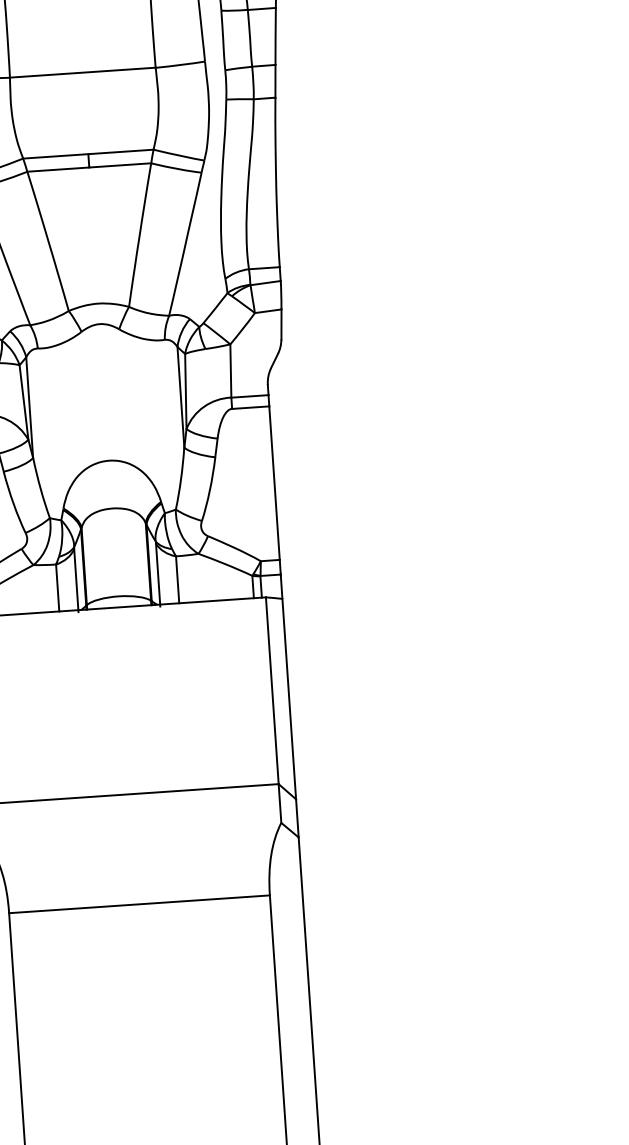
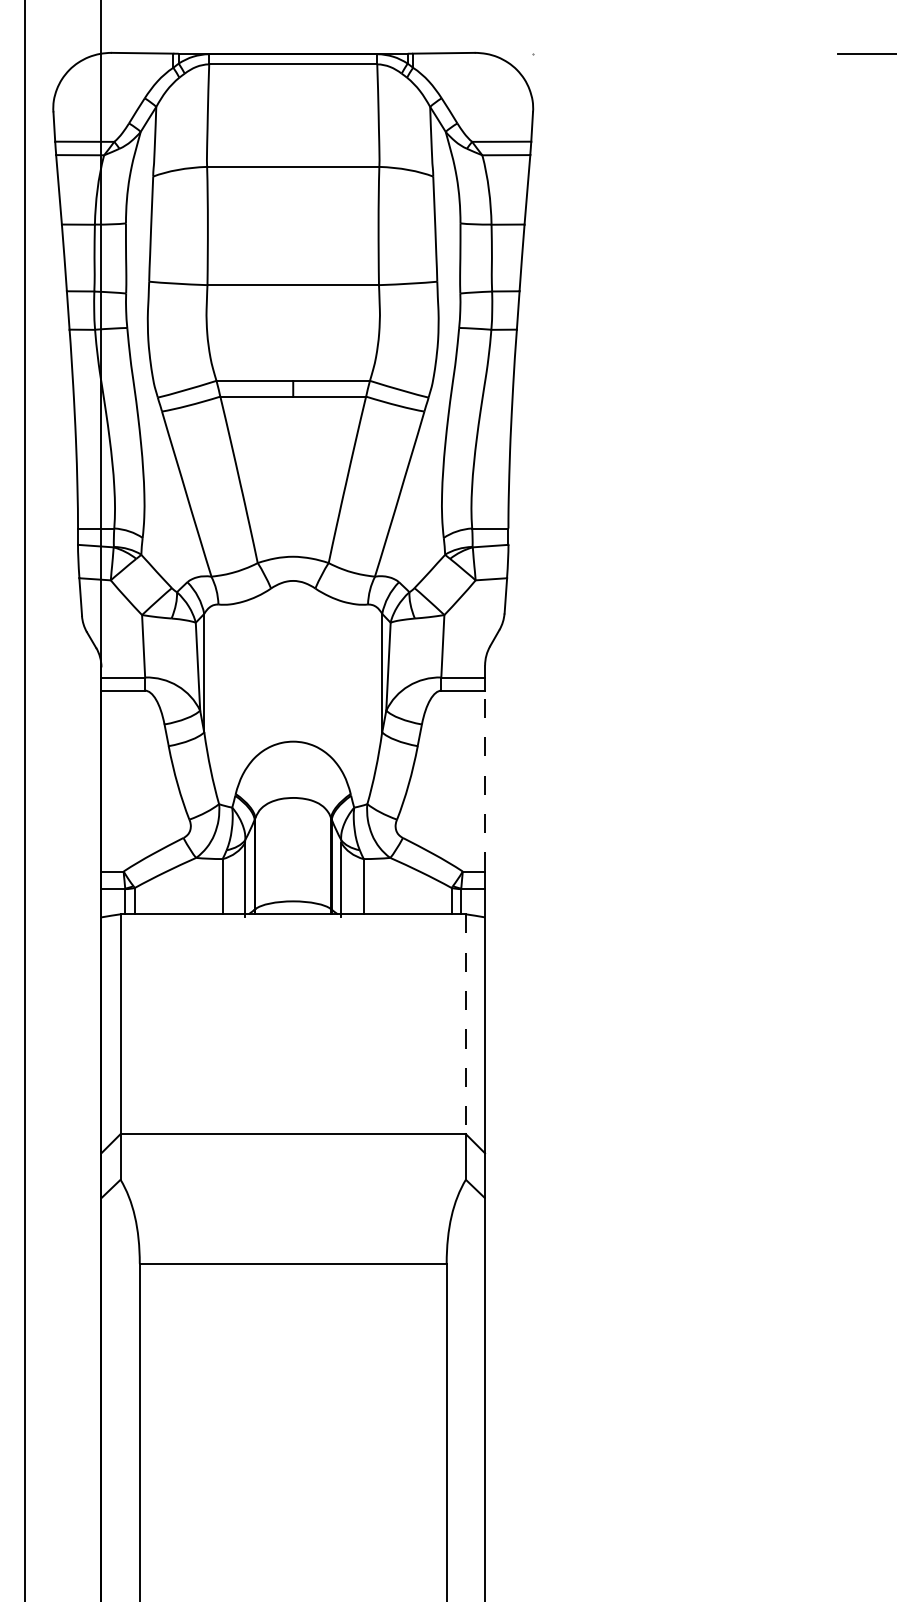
line: (274, 482) -> (485, 780), solid -> dashed
line: (272, 691) -> (465, 1024), solid -> dashed

